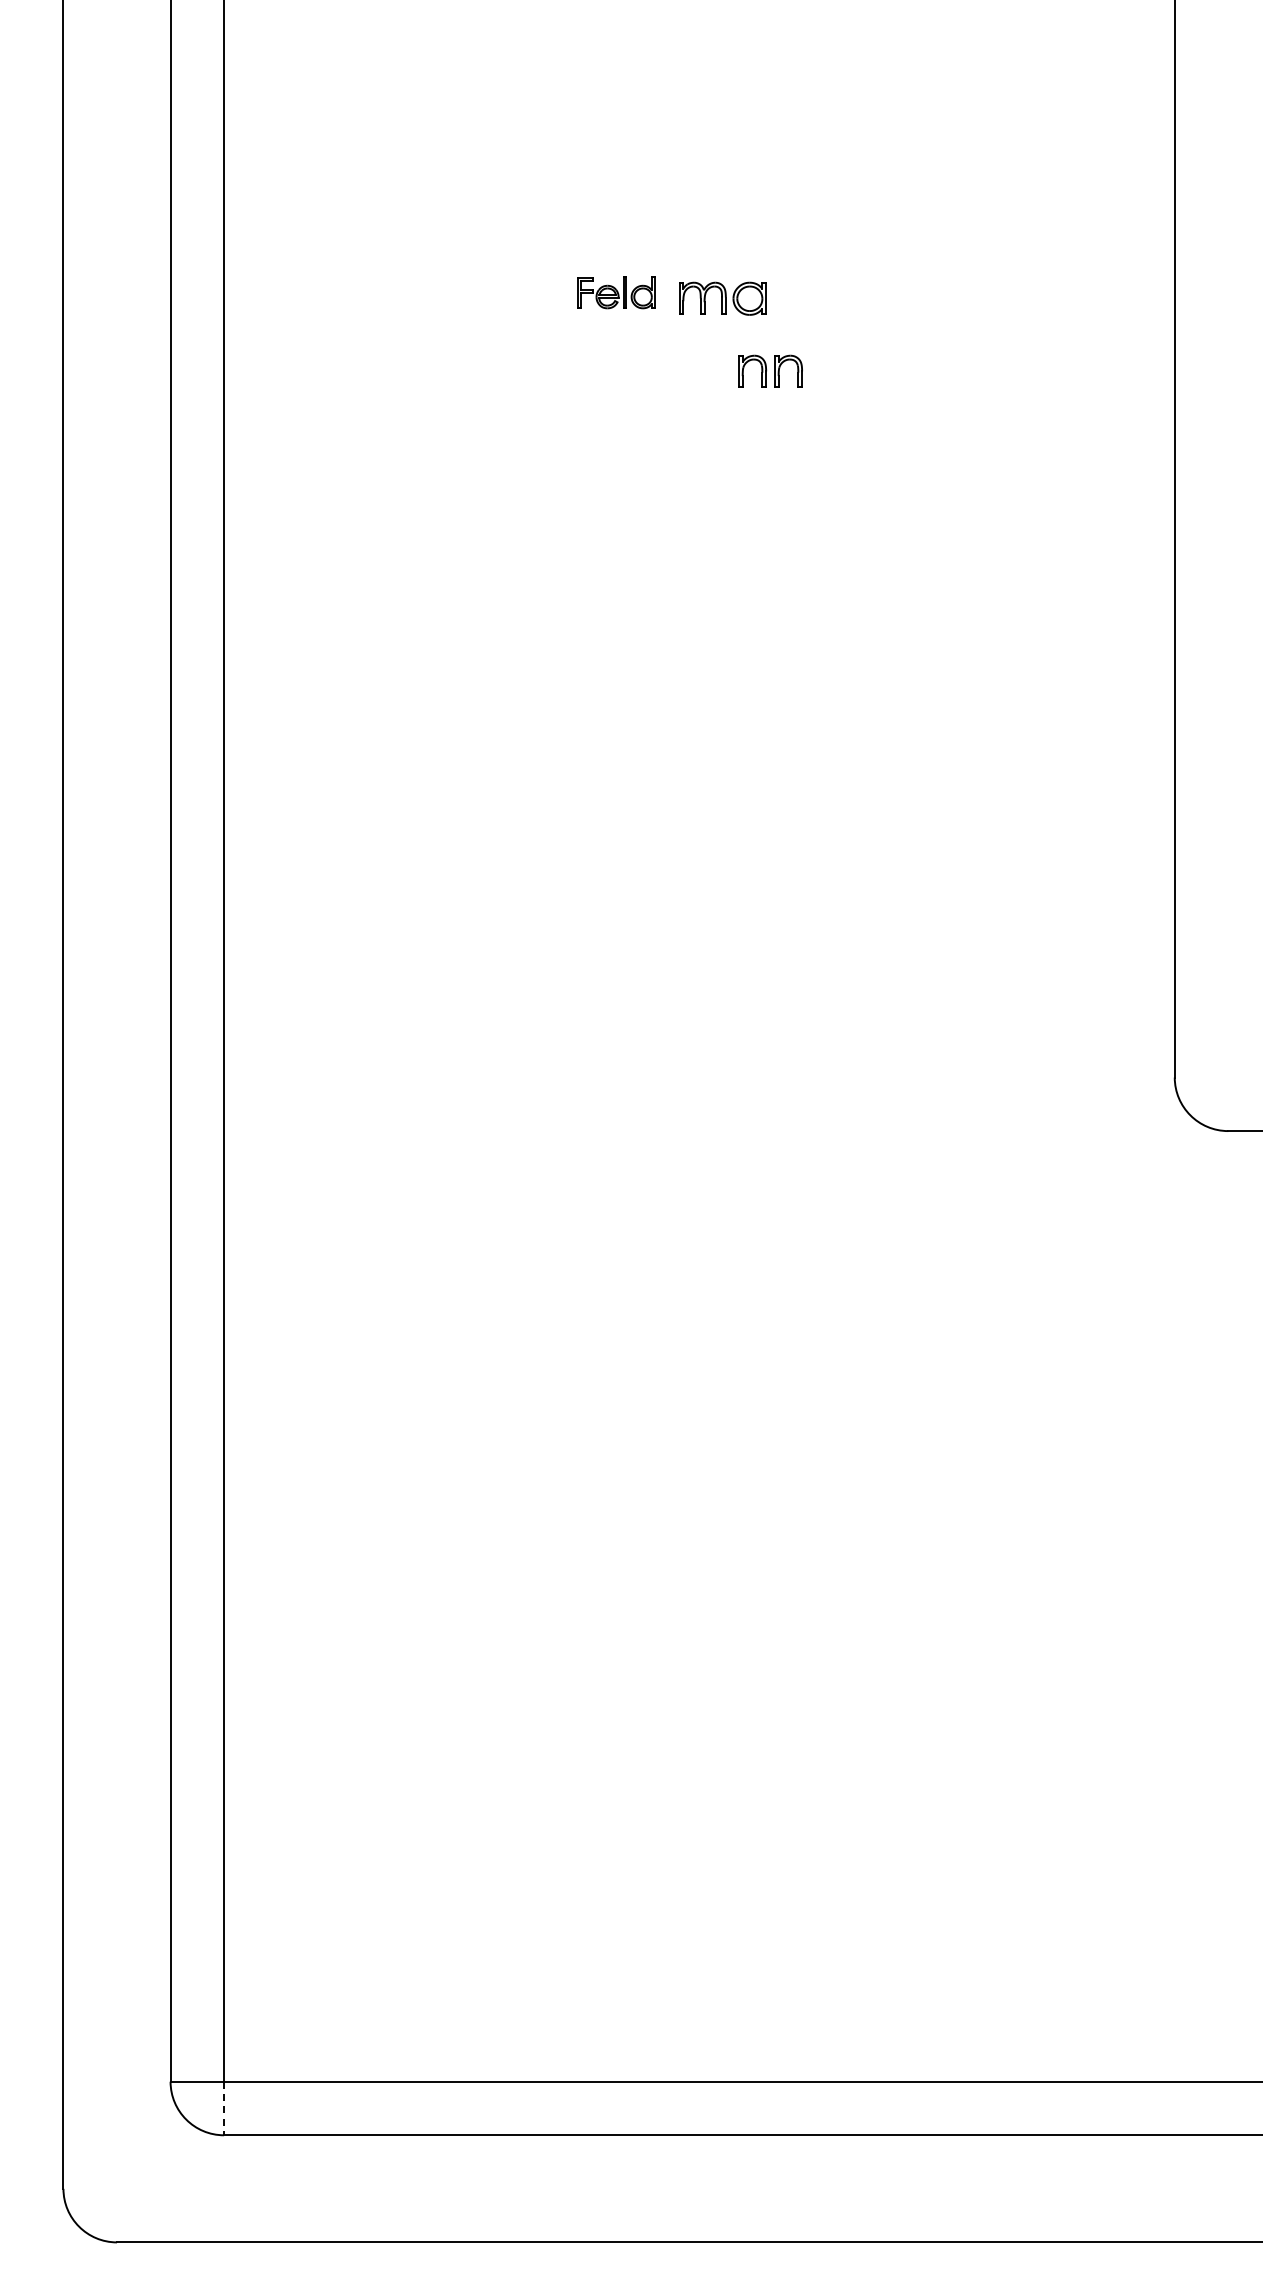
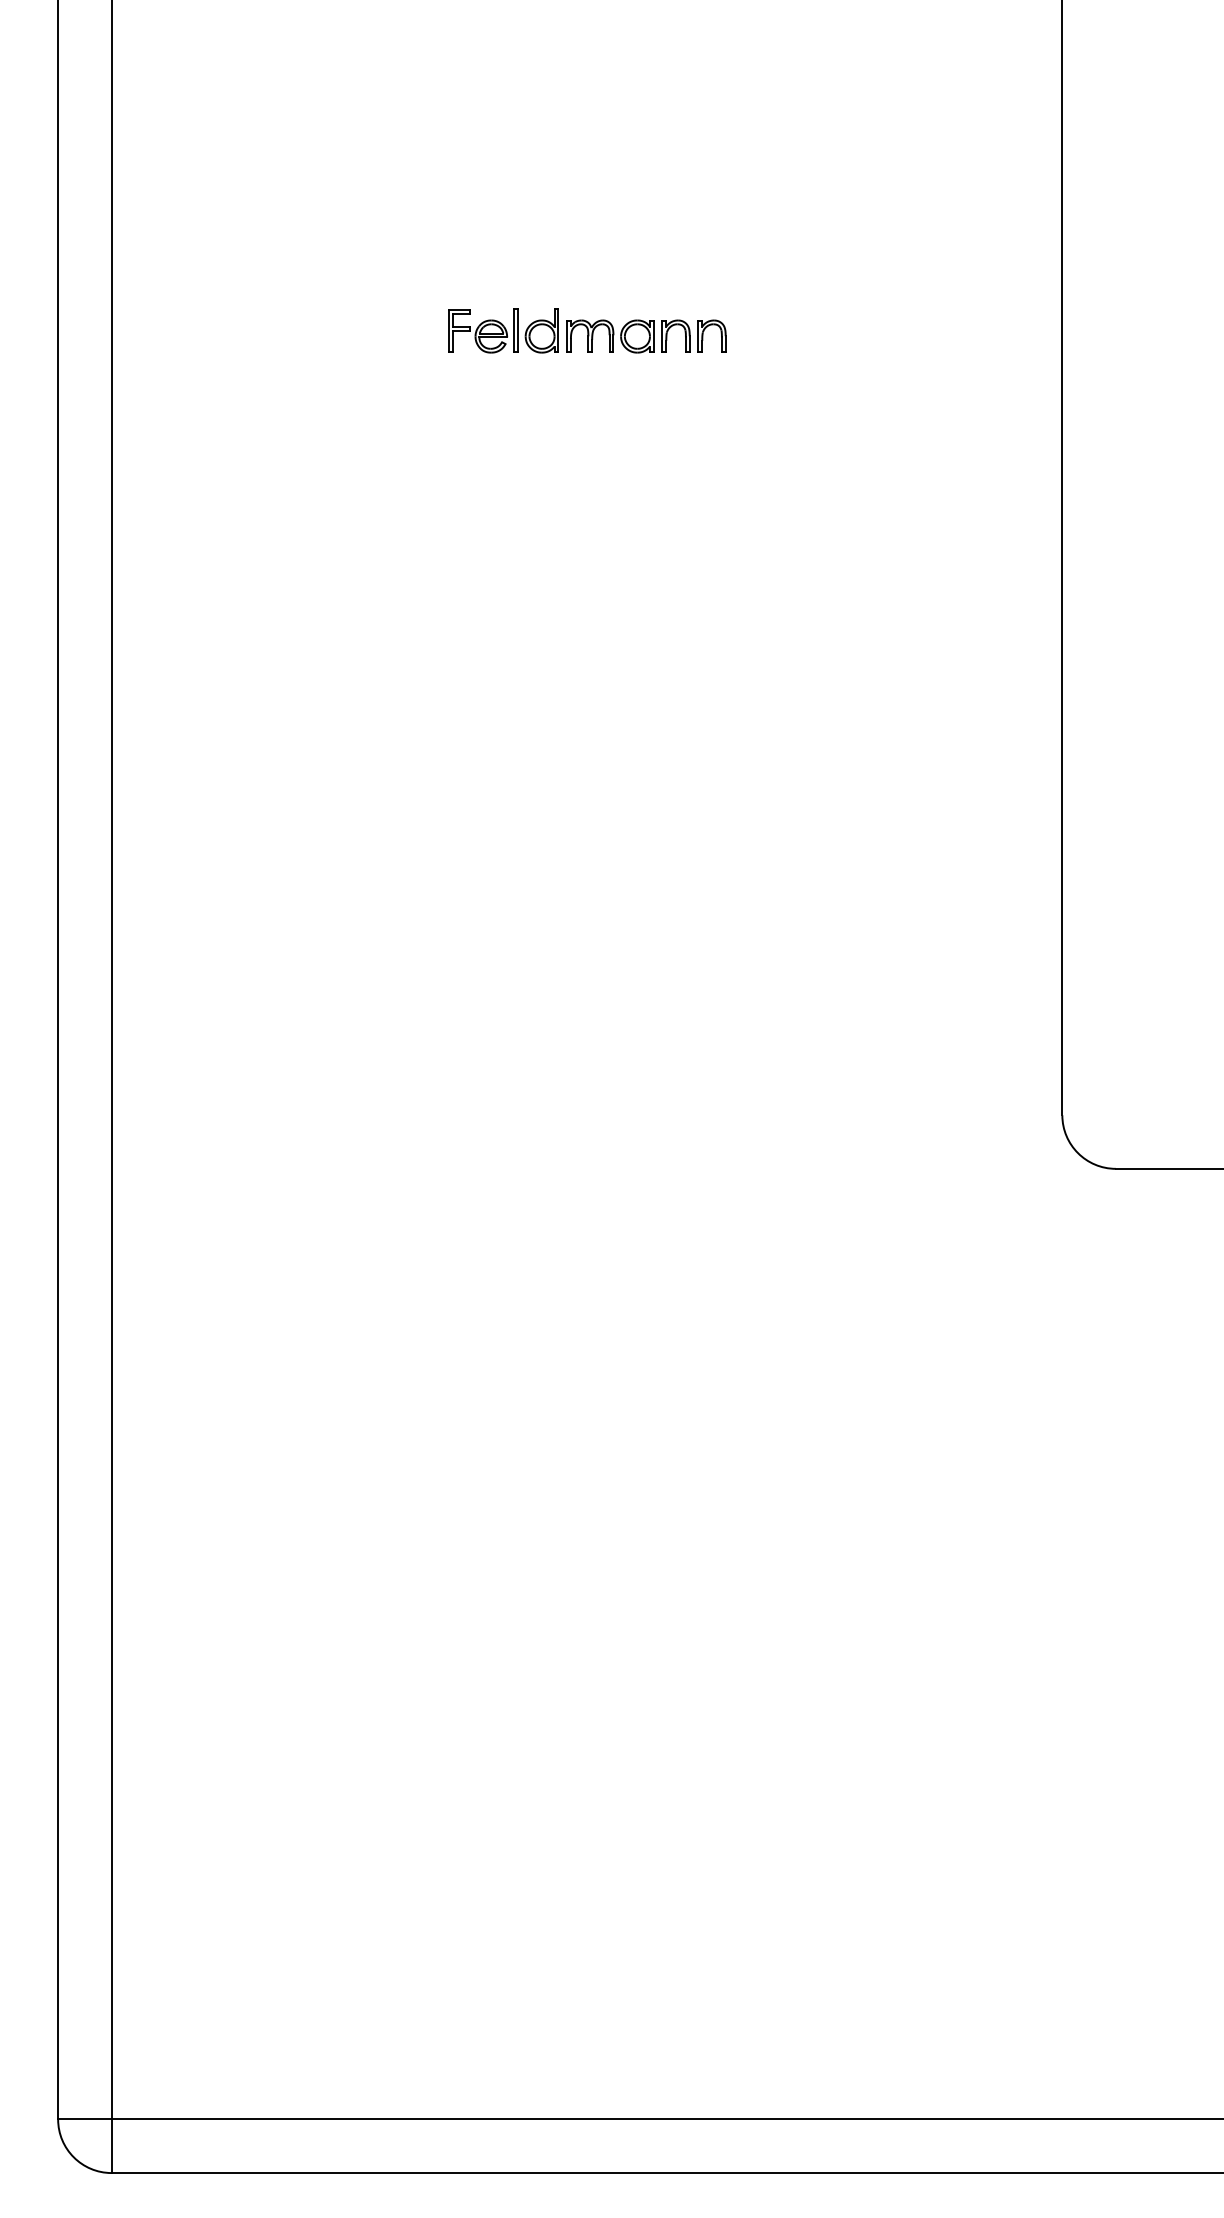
part: (616, 292) -> (504, 330), size x1.43
part: (770, 370) -> (694, 335), moved
line: (224, 2108) -> (112, 2146), dashed -> solid

